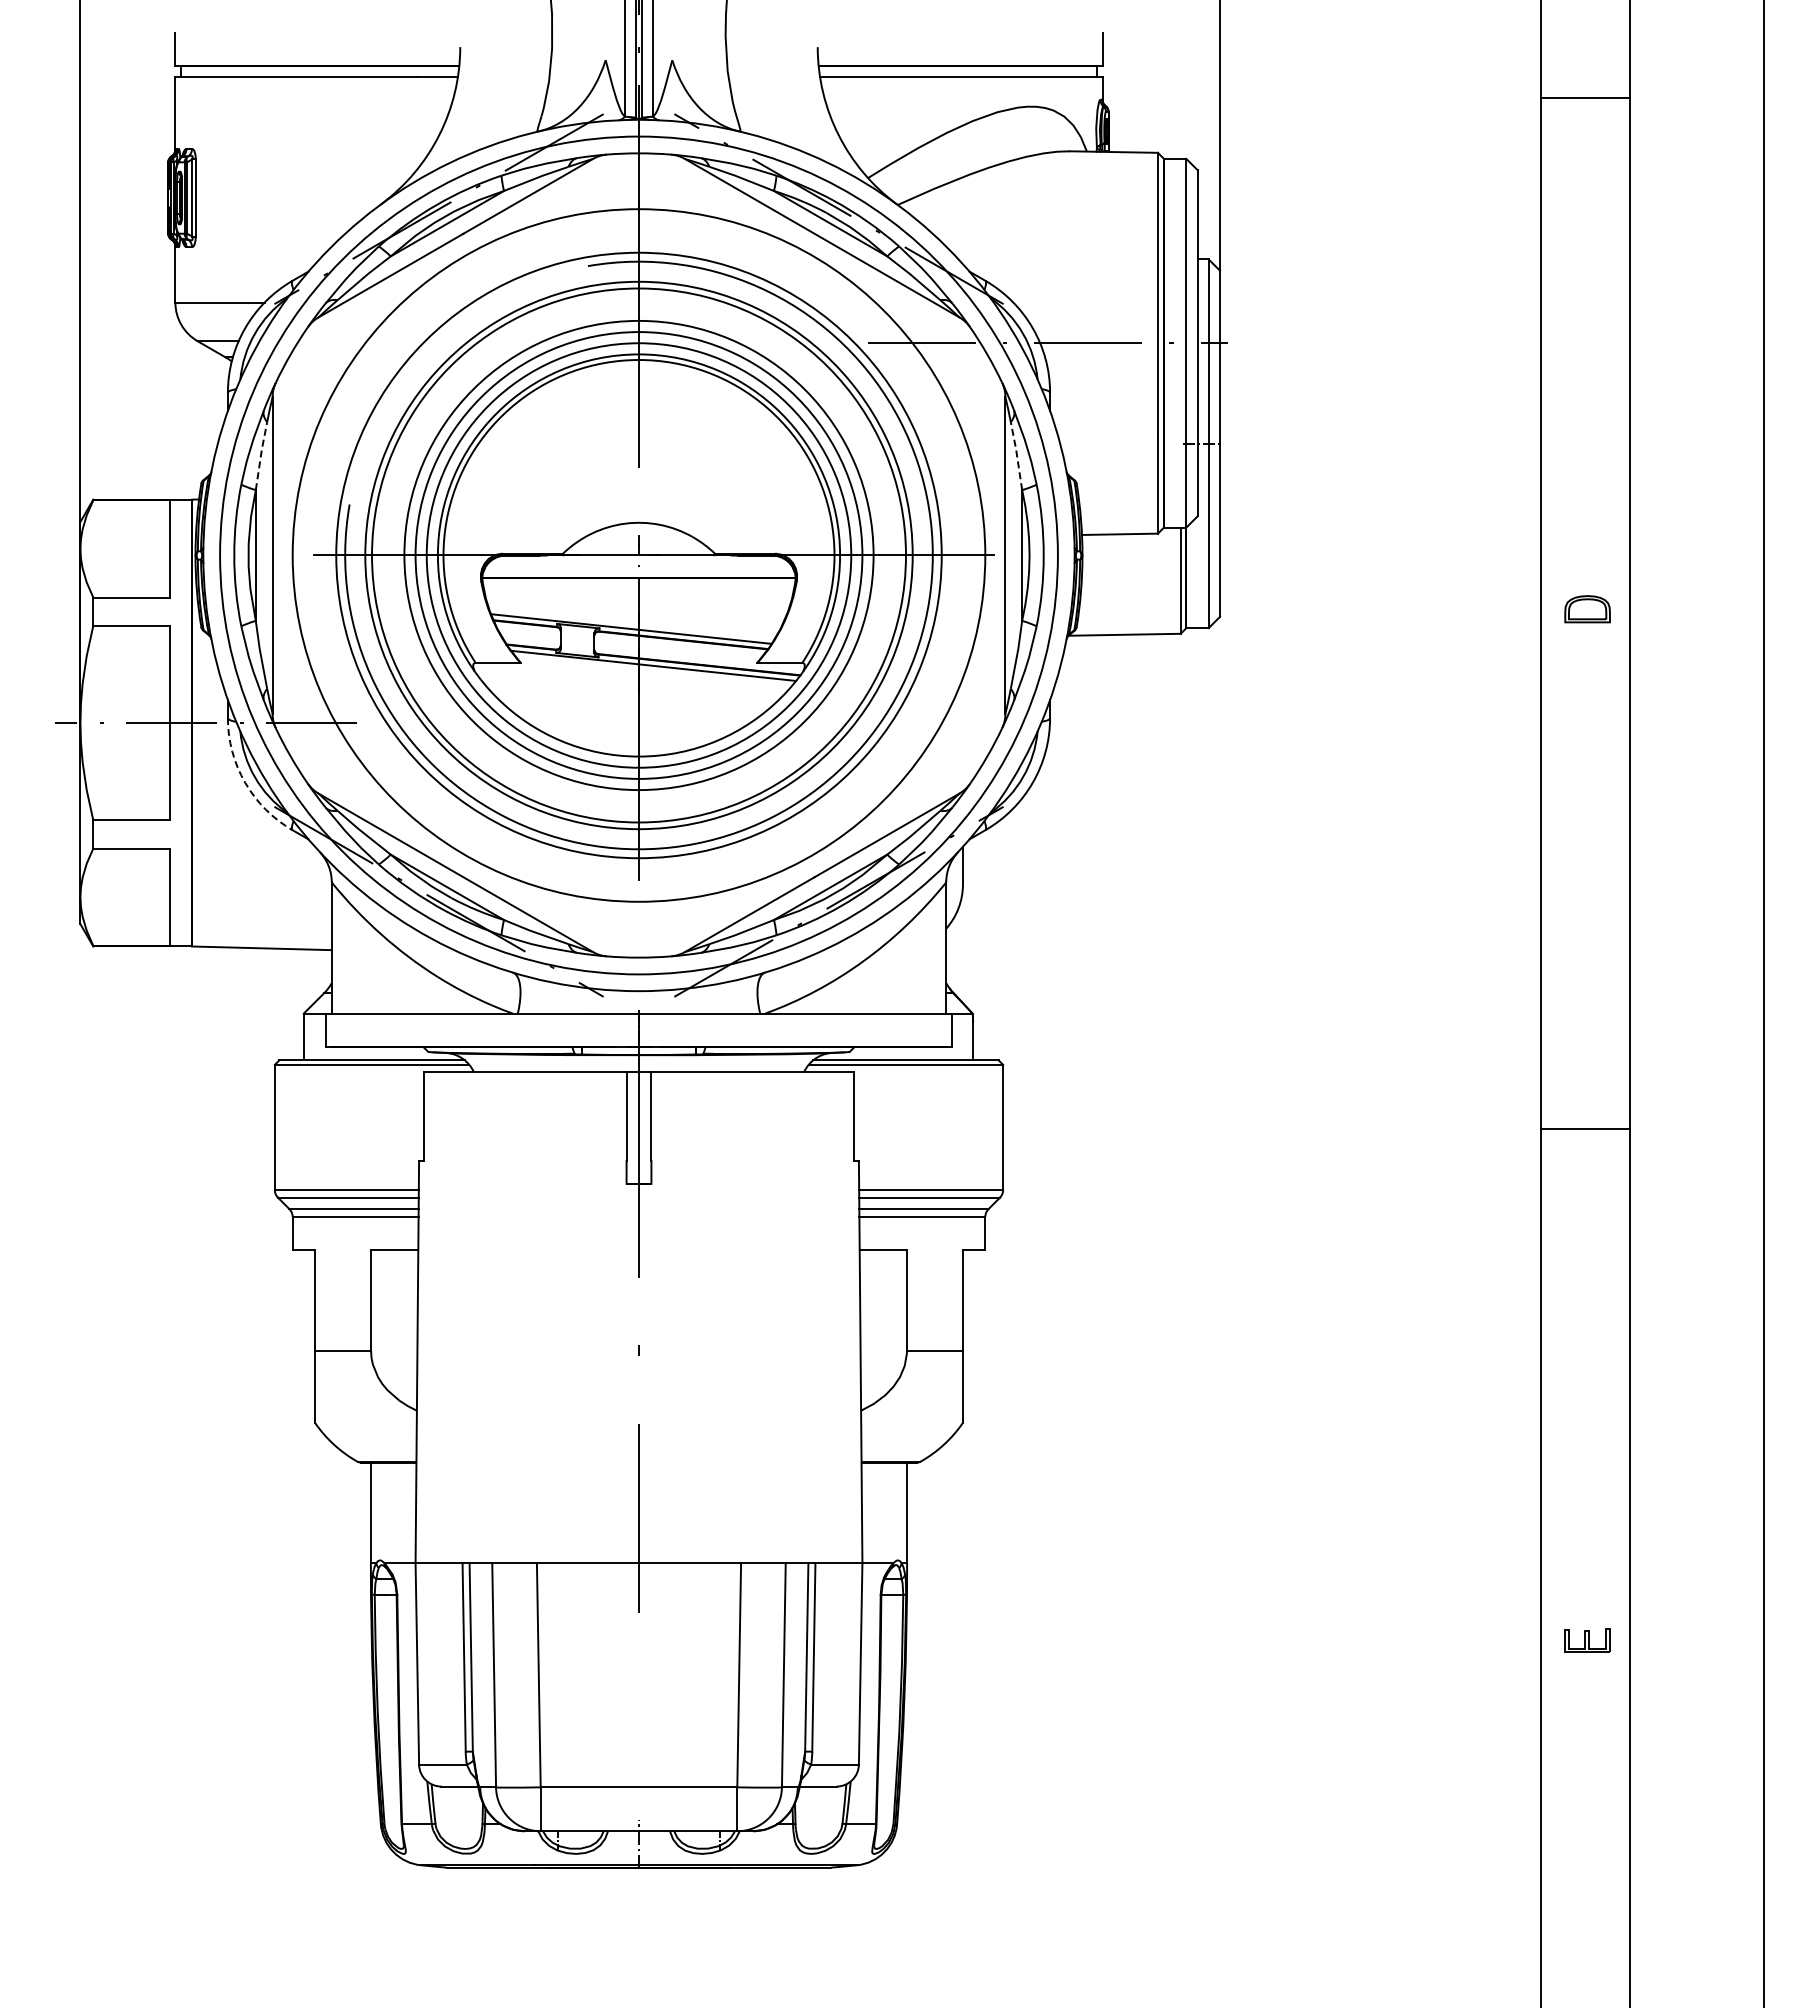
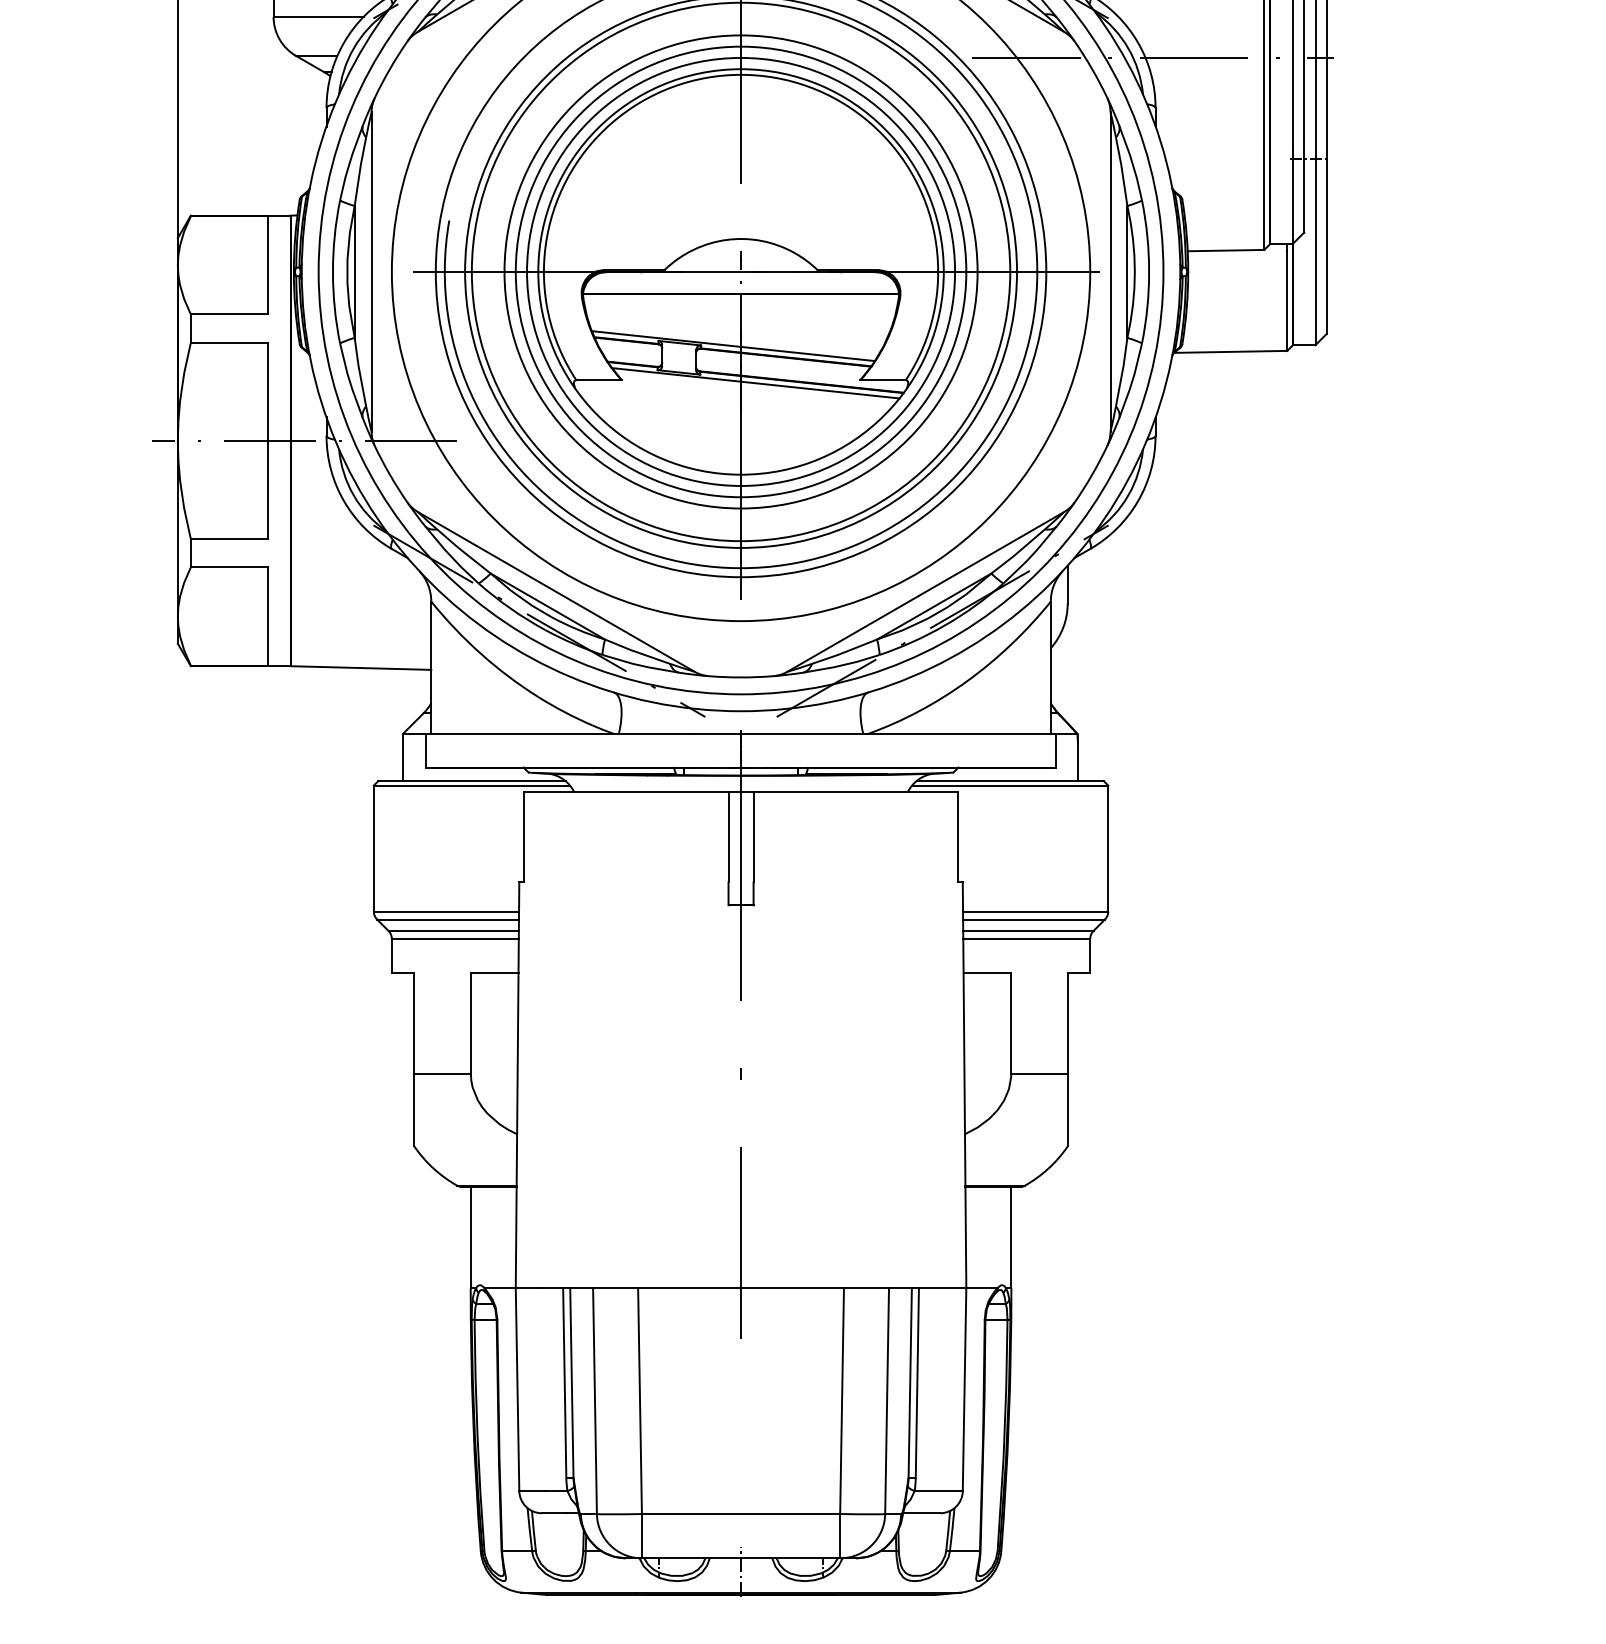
line: (260, 455) -> (359, 171), dashed -> solid
line: (1017, 455) -> (1122, 171), dashed -> solid
arc: (245, 782) -> (344, 500), dashed -> solid

